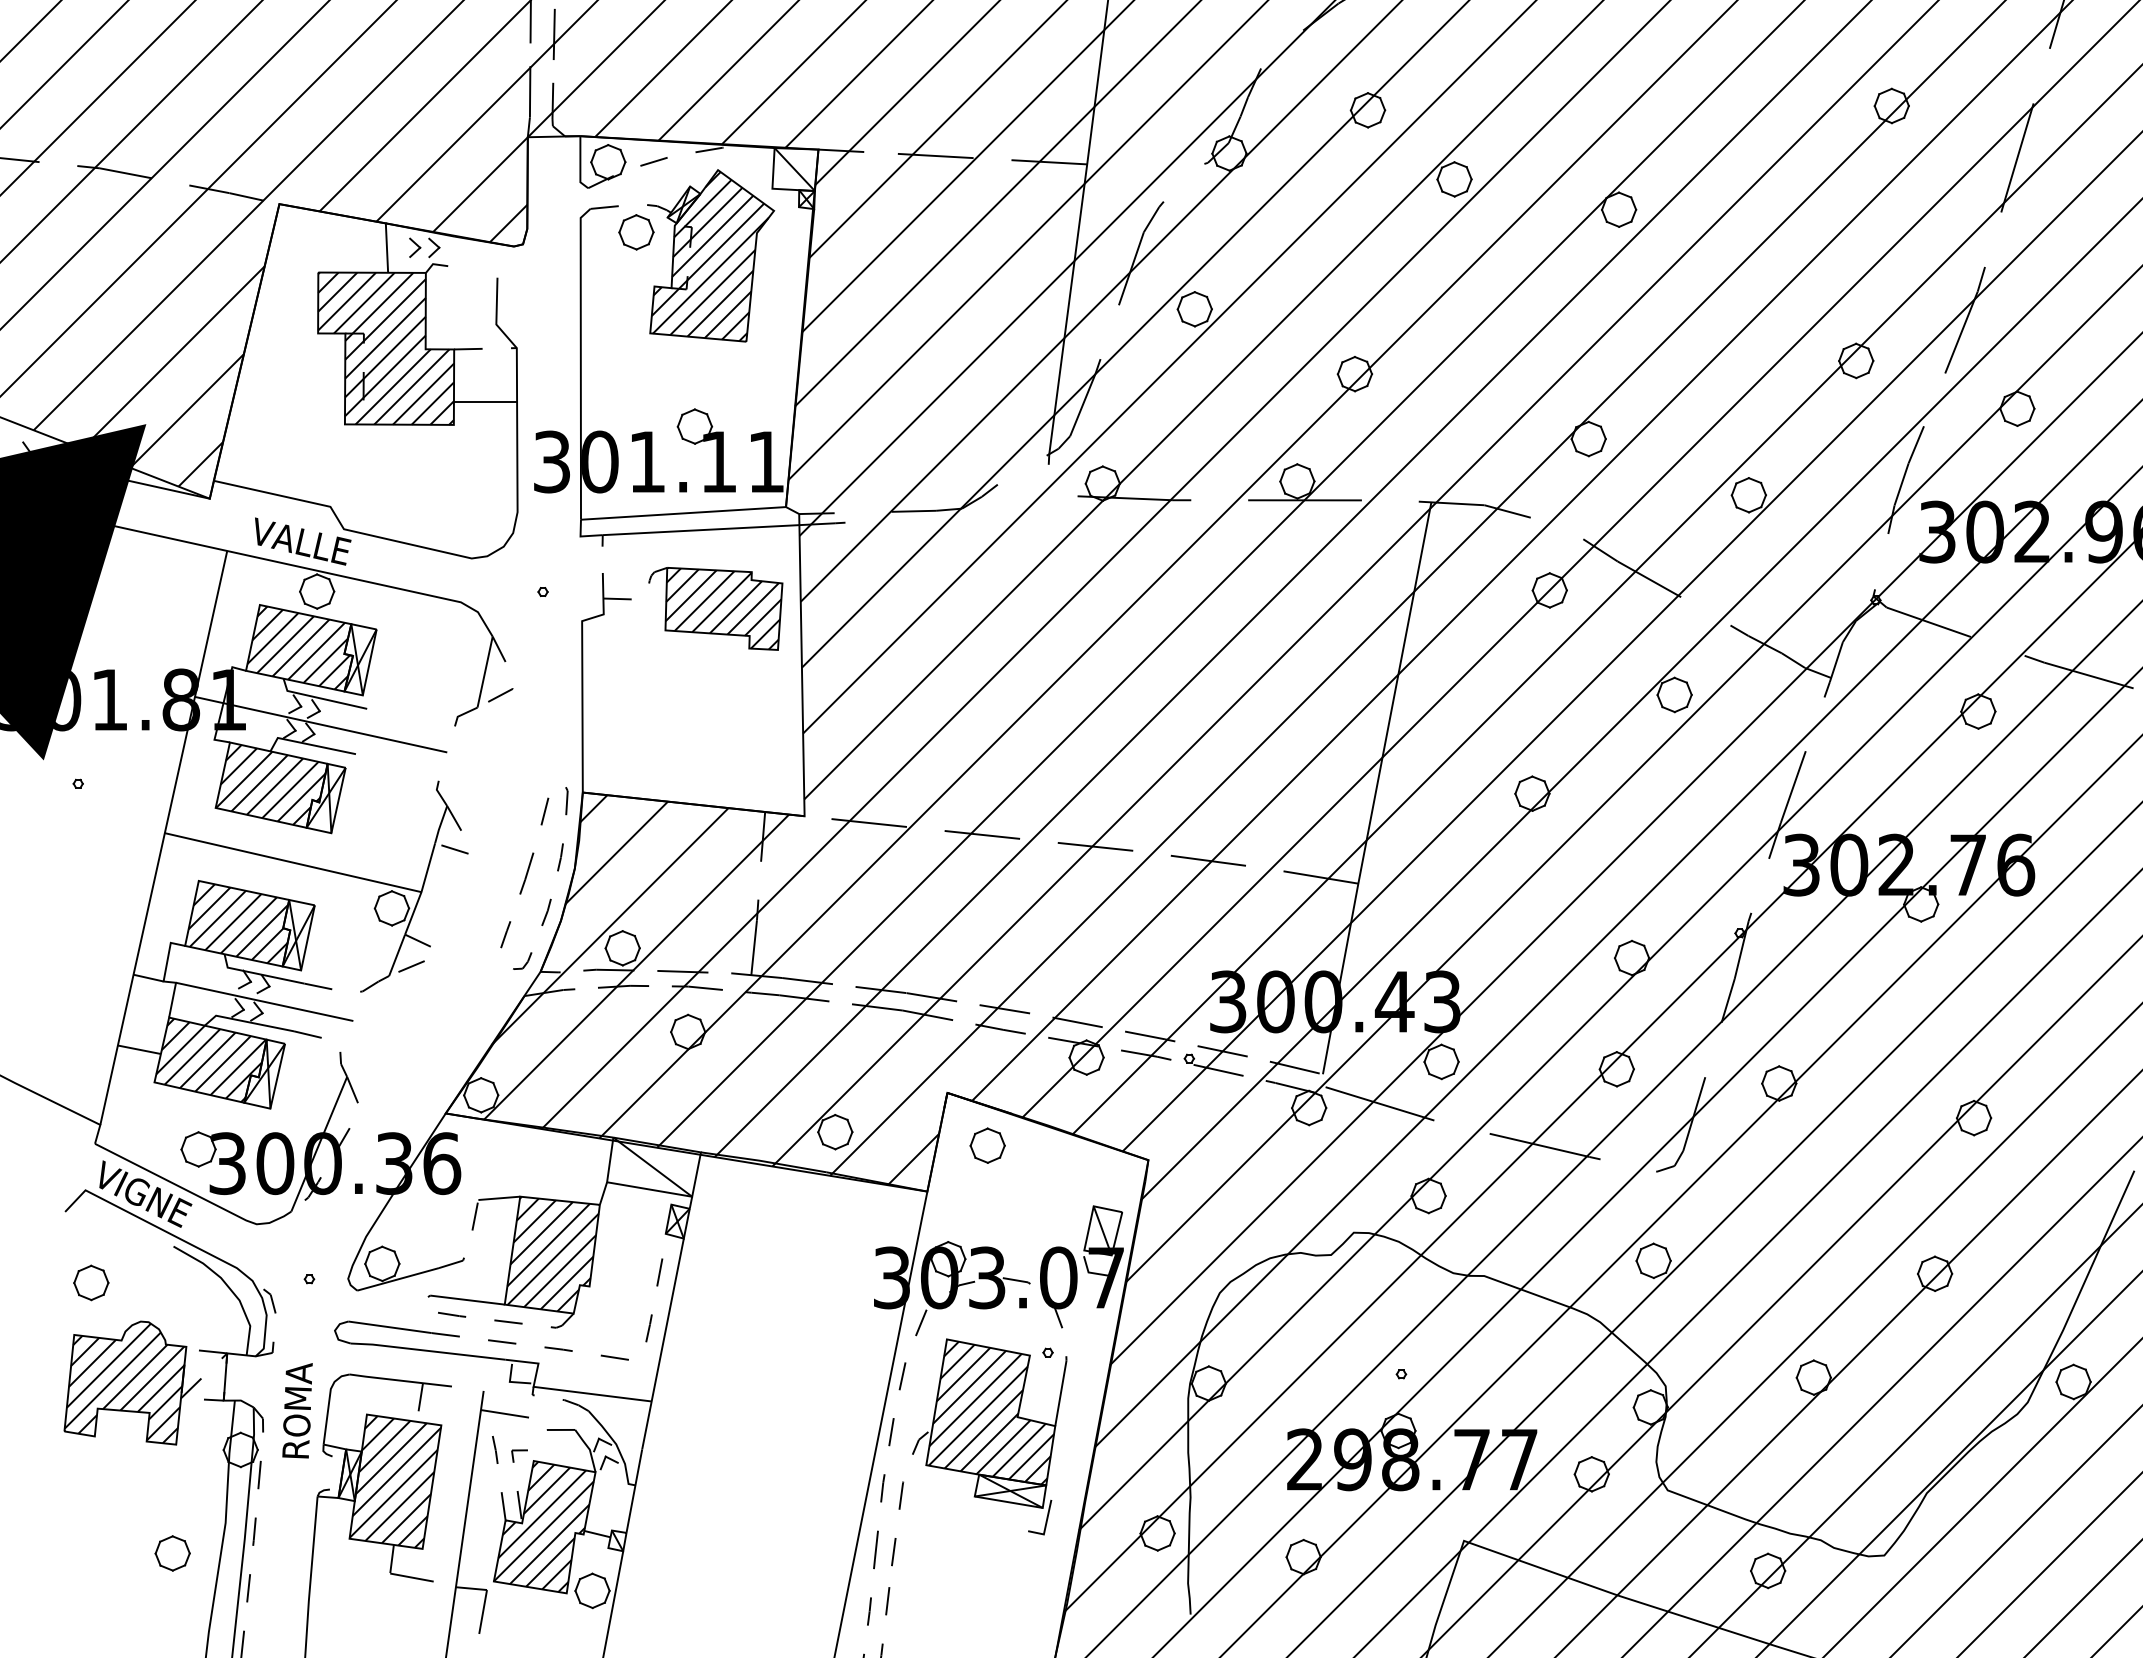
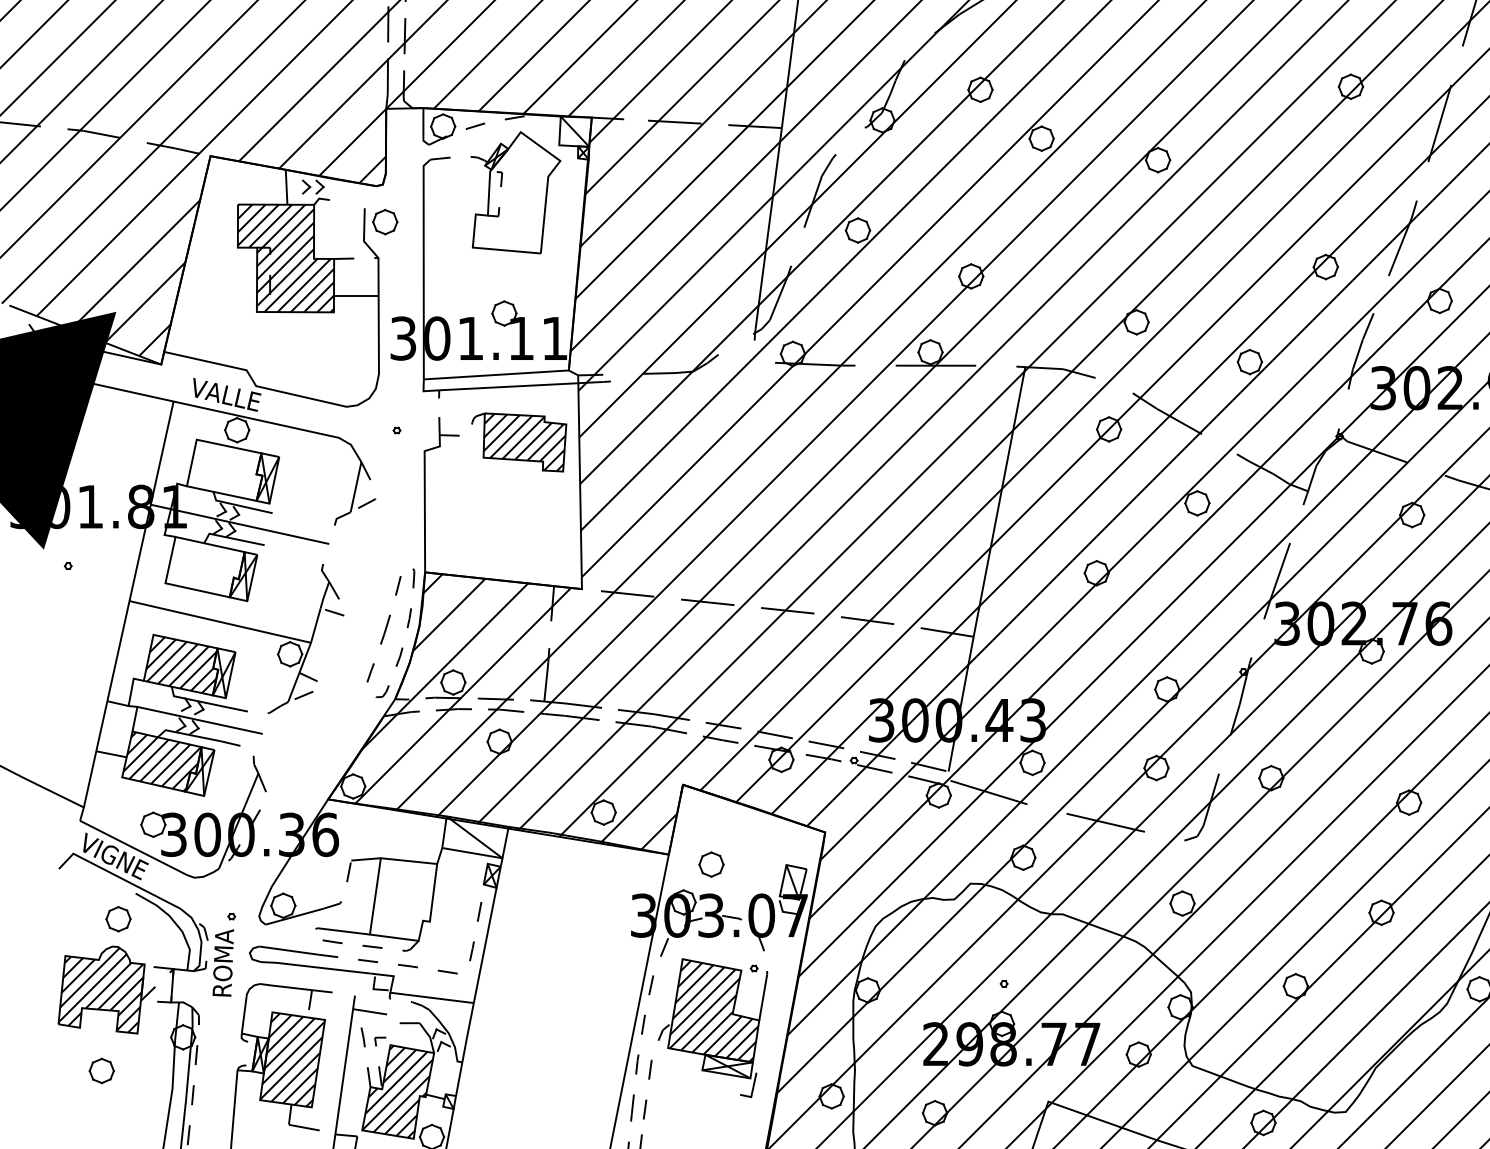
part: (636, 232) -> (385, 222), moved
hatch: (709, 256) -> (514, 193), removed
hatch: (298, 647) -> (224, 469), removed
hatch: (270, 784) -> (204, 566), removed
part: (987, 1145) -> (711, 864), moved
hatch: (552, 1253) -> (403, 898), removed
part: (91, 1282) -> (118, 918), moved
text: (297, 1410) -> (223, 962), moved
part: (172, 1553) -> (101, 1070), moved

